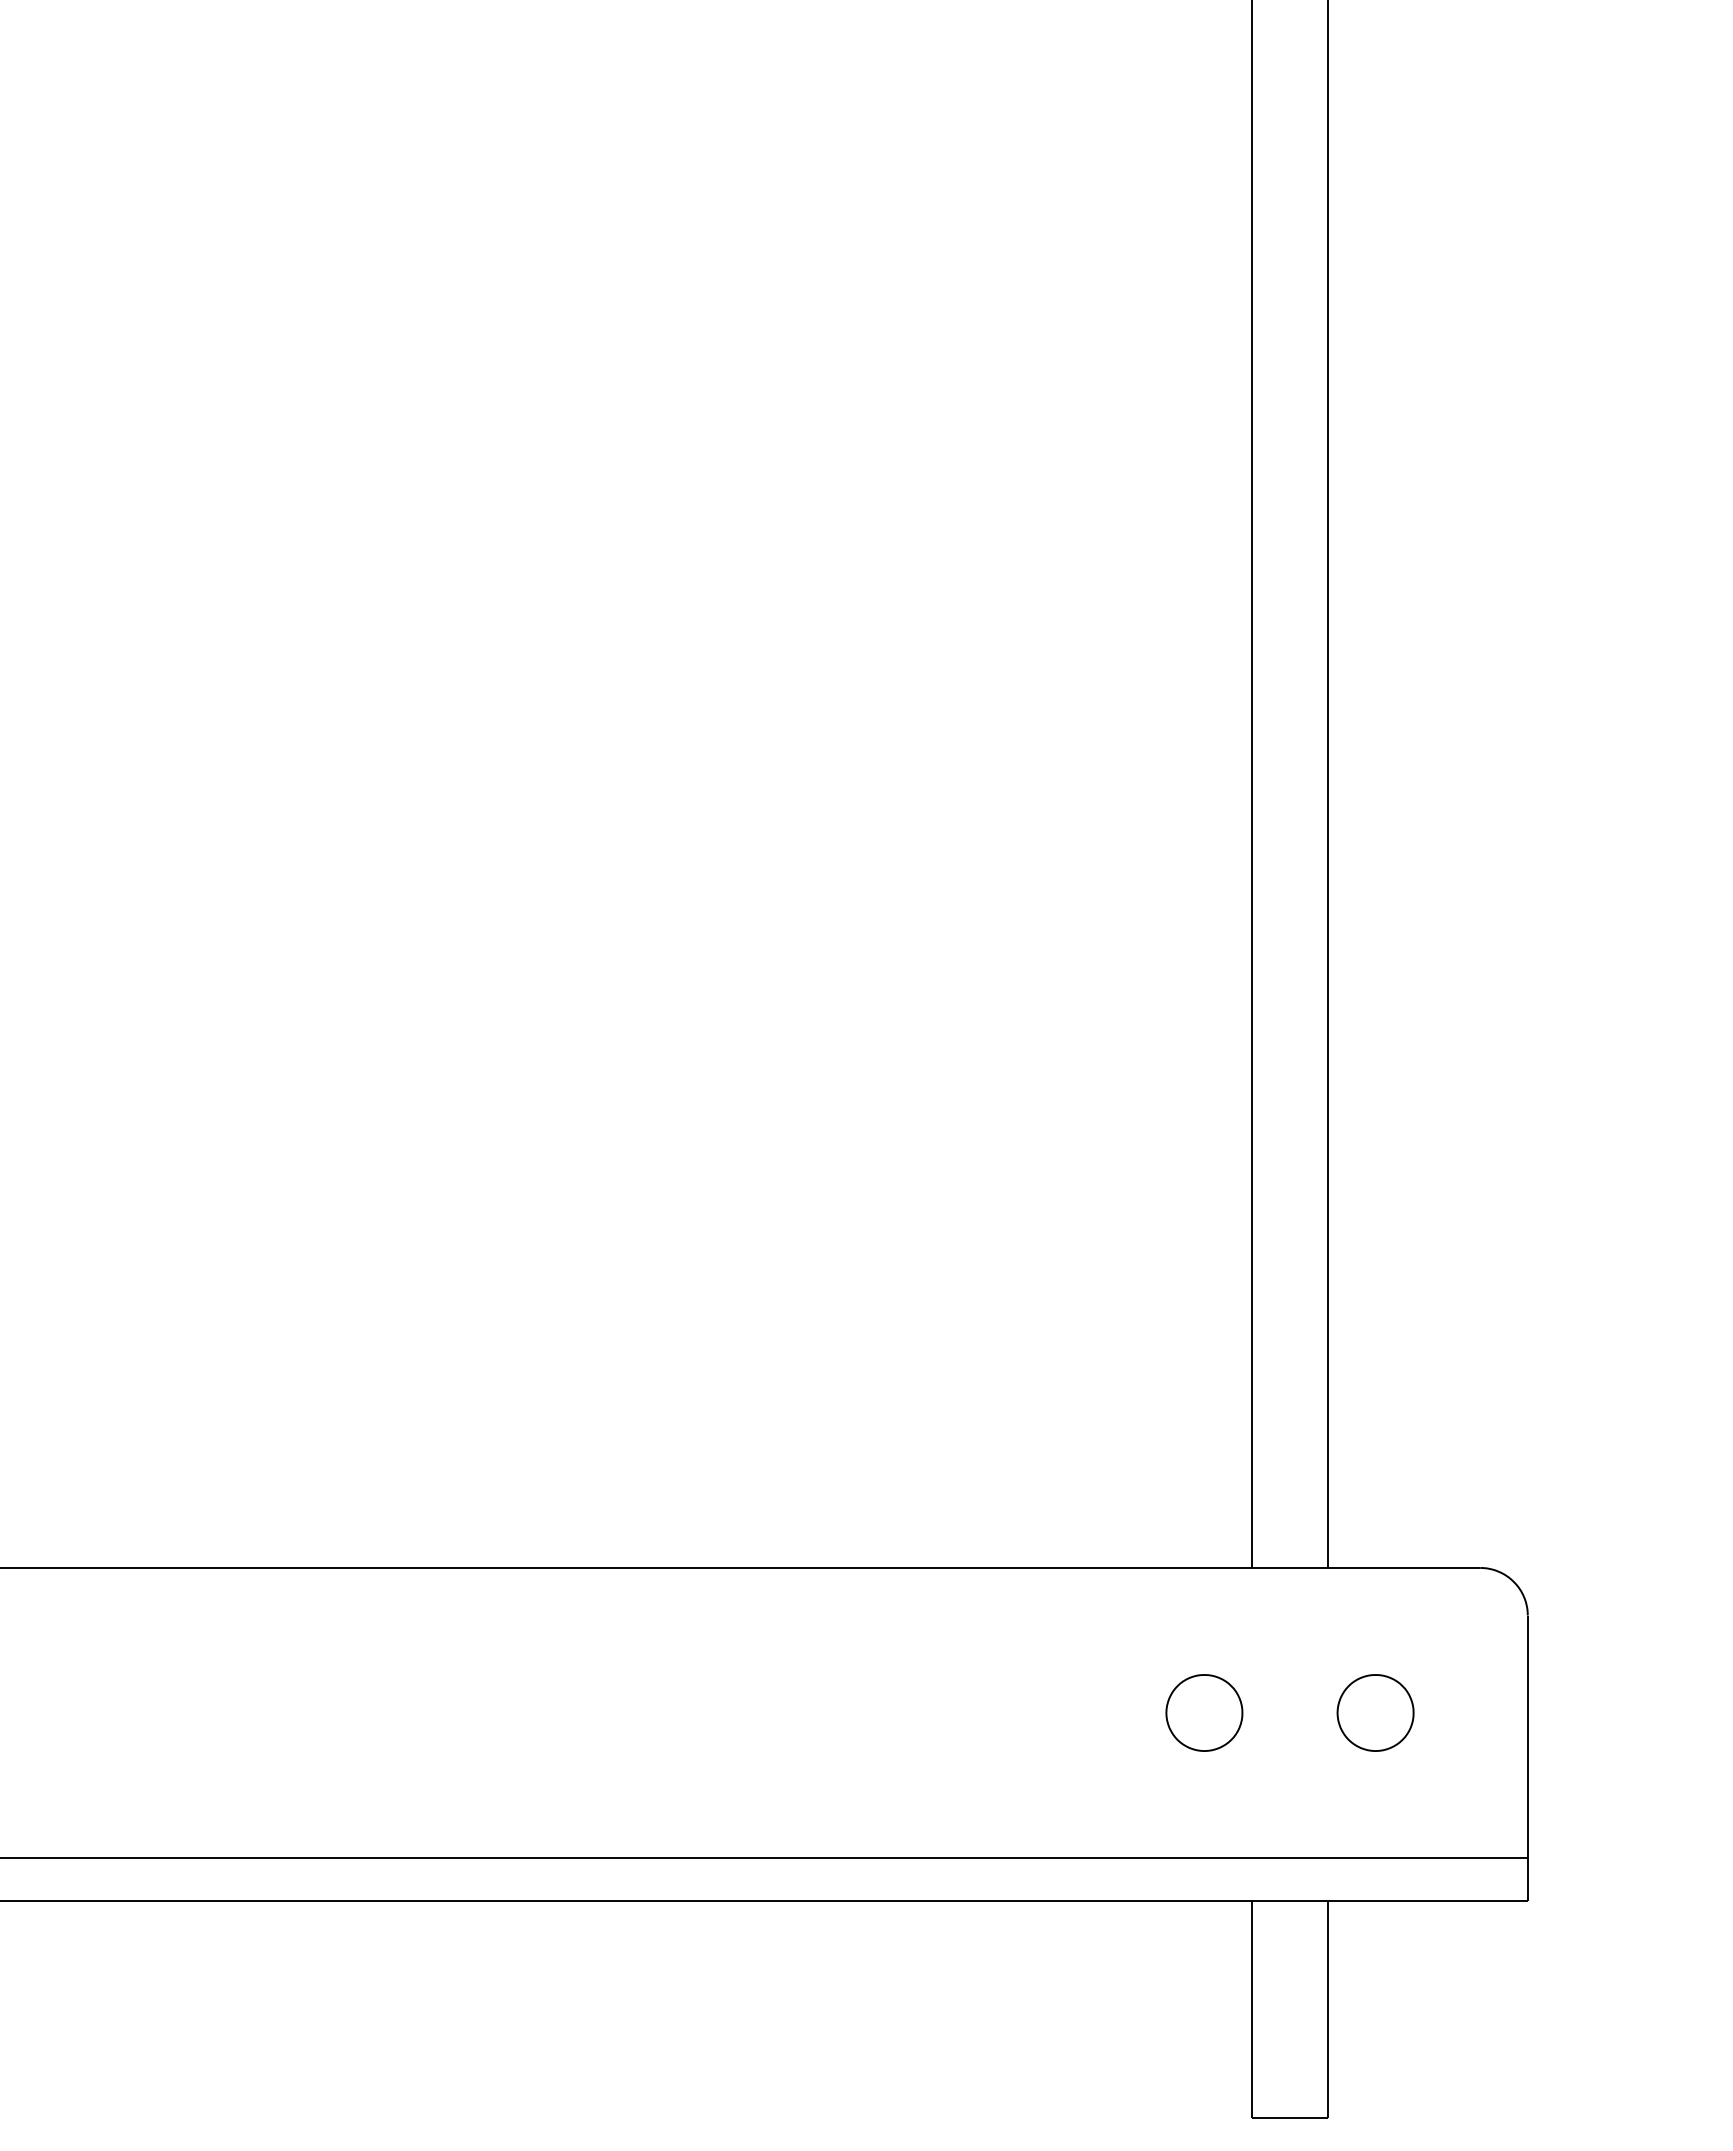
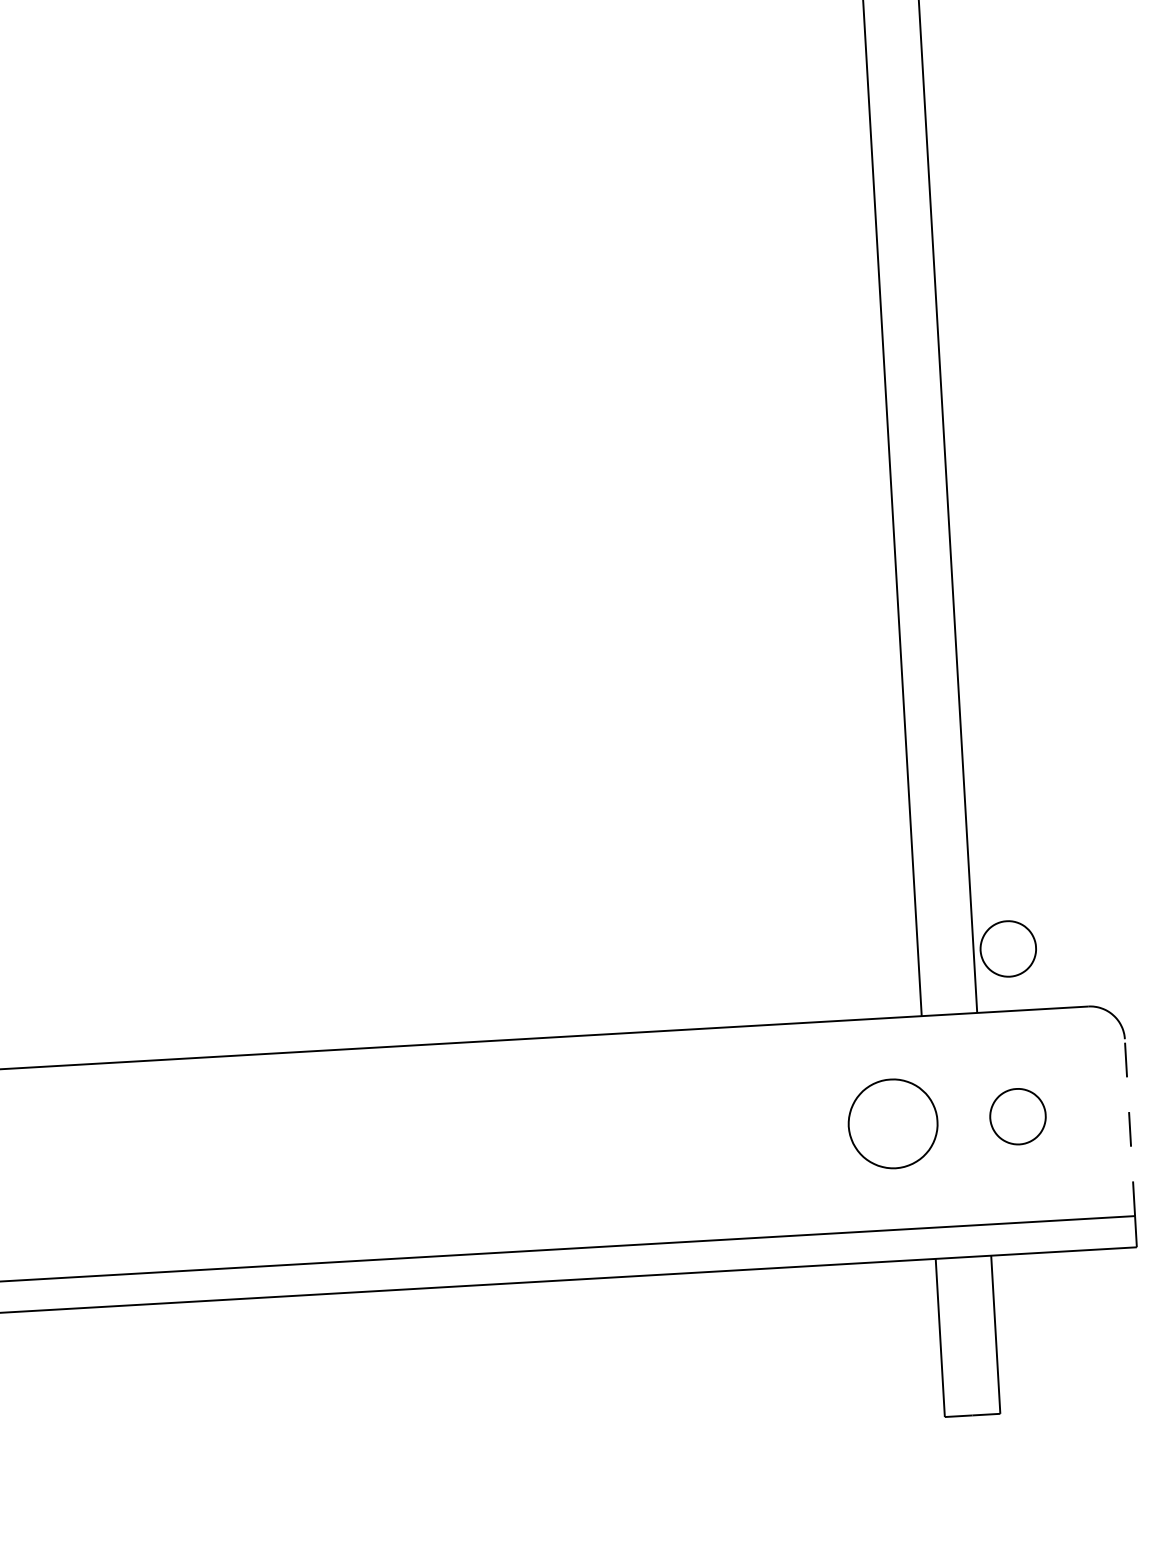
part: (1375, 1482) -> (1008, 948), added
part: (1204, 1712) -> (893, 1123), size x1.6
line: (1527, 1736) -> (1129, 1127), solid -> dashed

